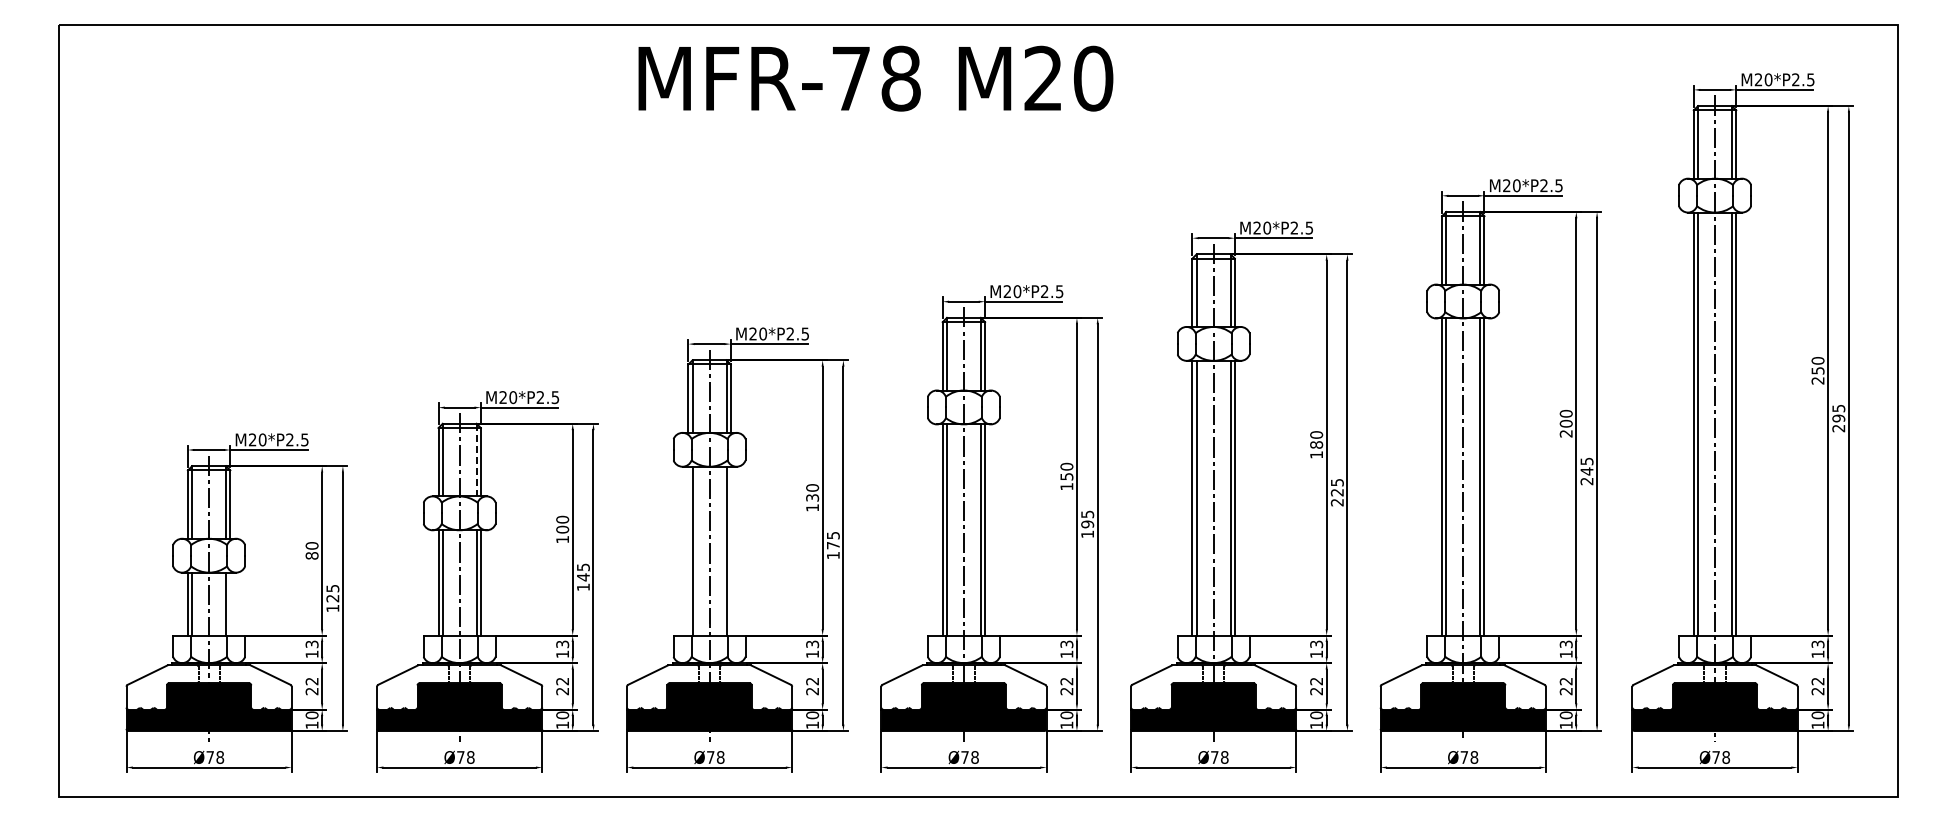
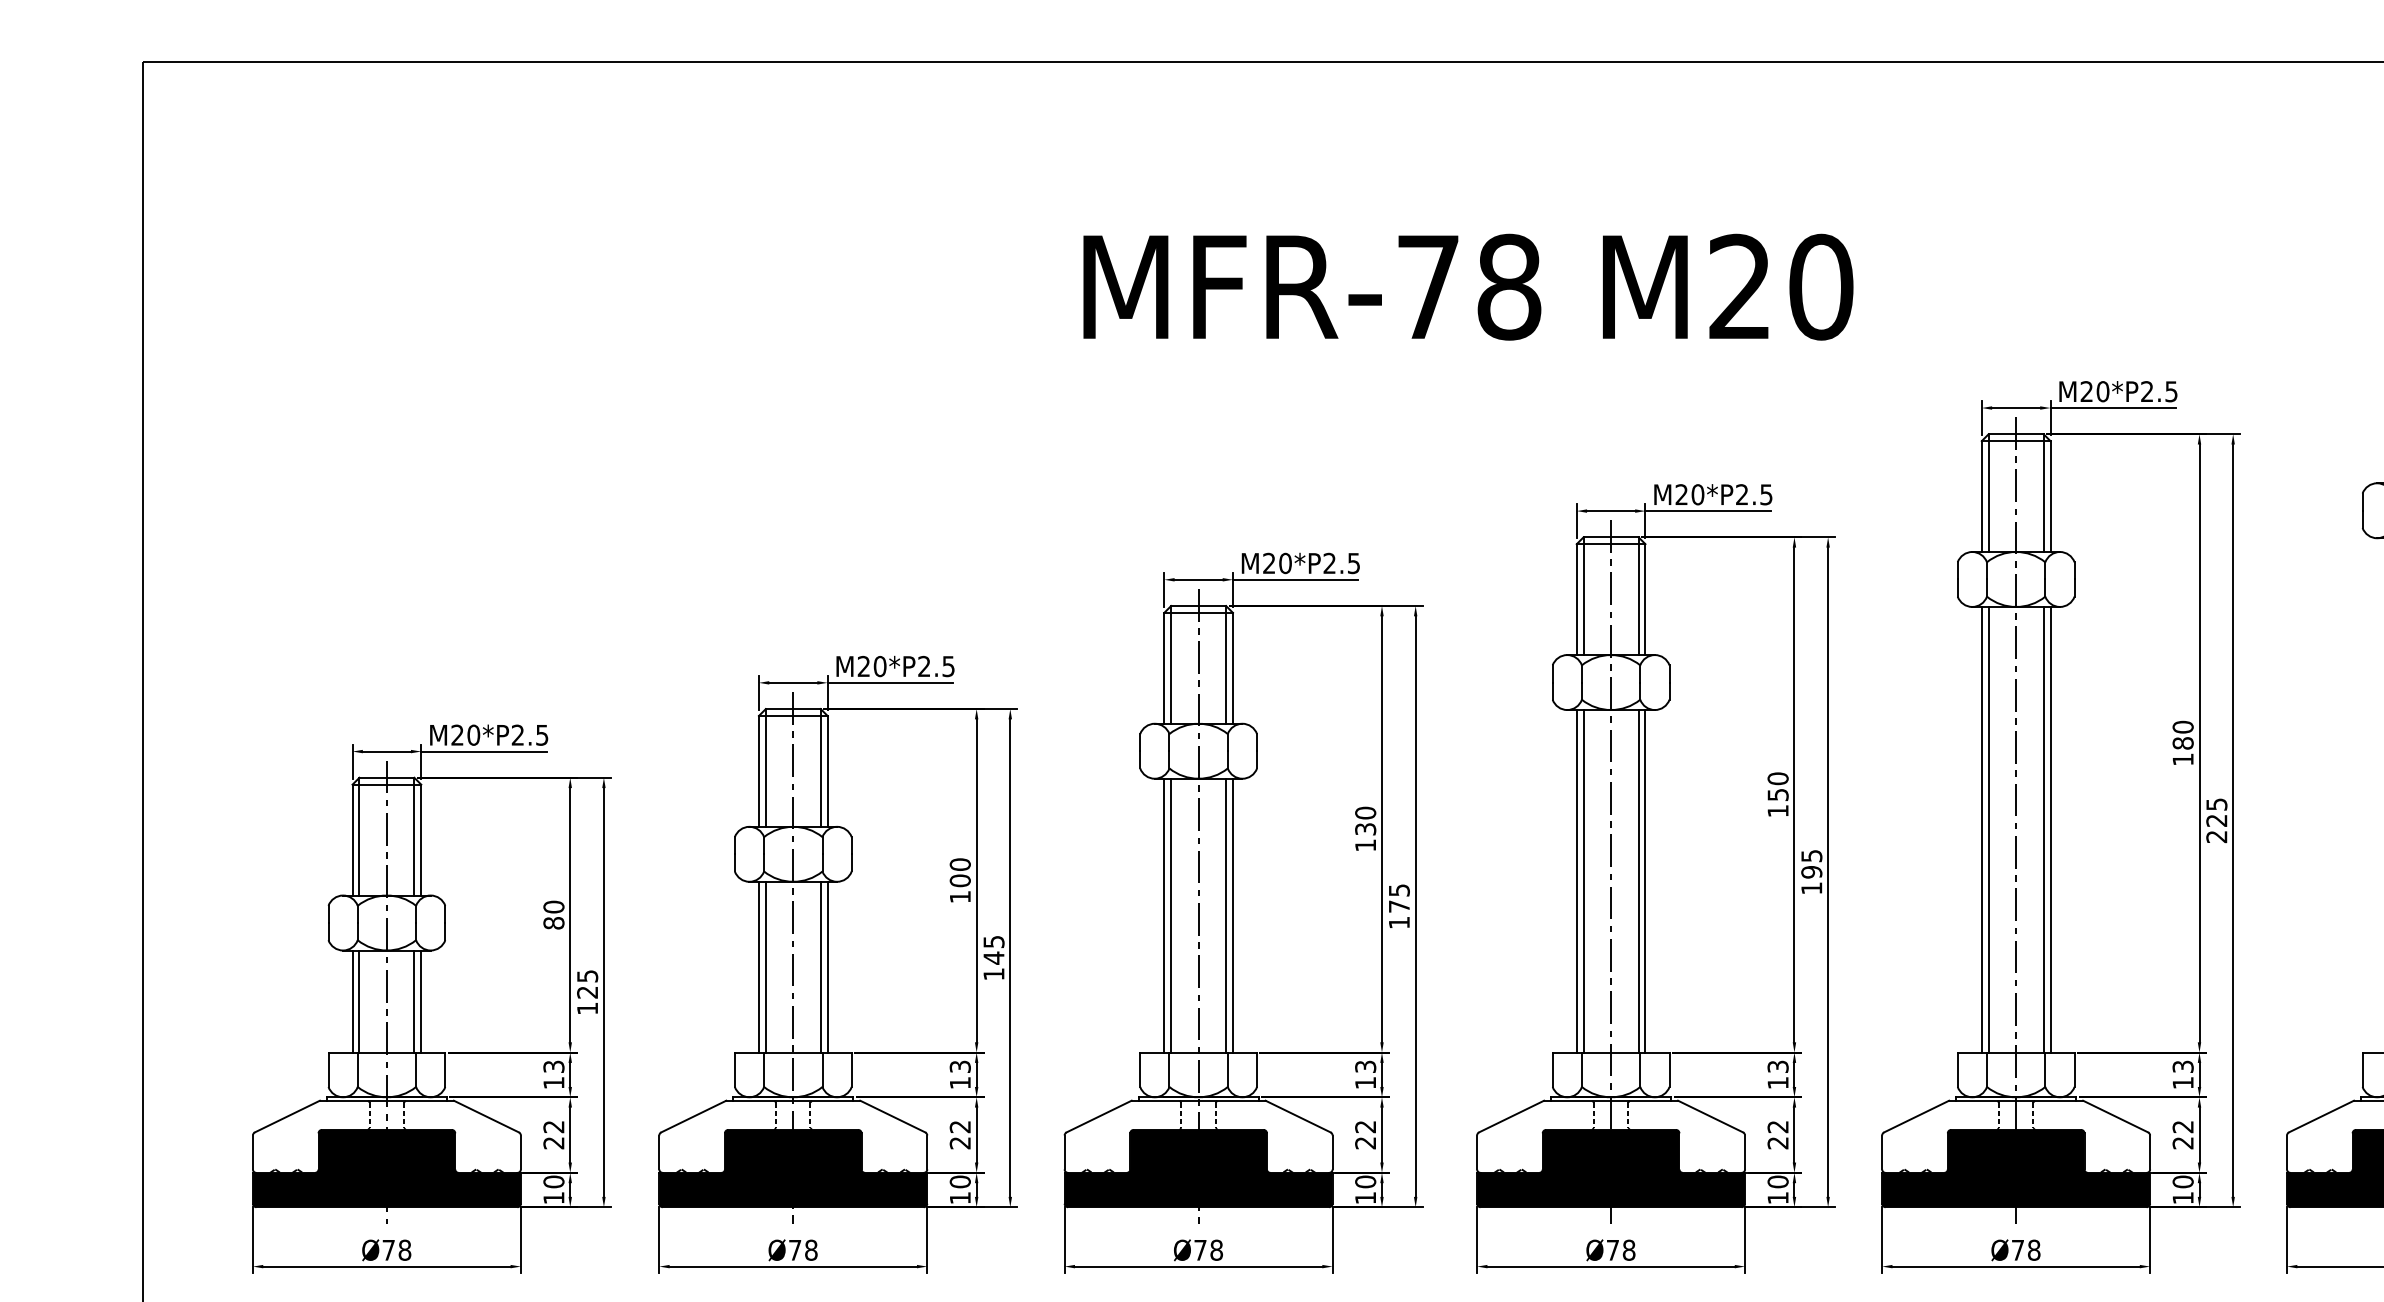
text: (875, 78) -> (1467, 286), moved
line: (476, 460) -> (820, 768), dashed -> solid
line: (688, 550) -> (1164, 914), added
line: (730, 550) -> (1232, 914), added
line: (230, 603) -> (421, 1000), added

